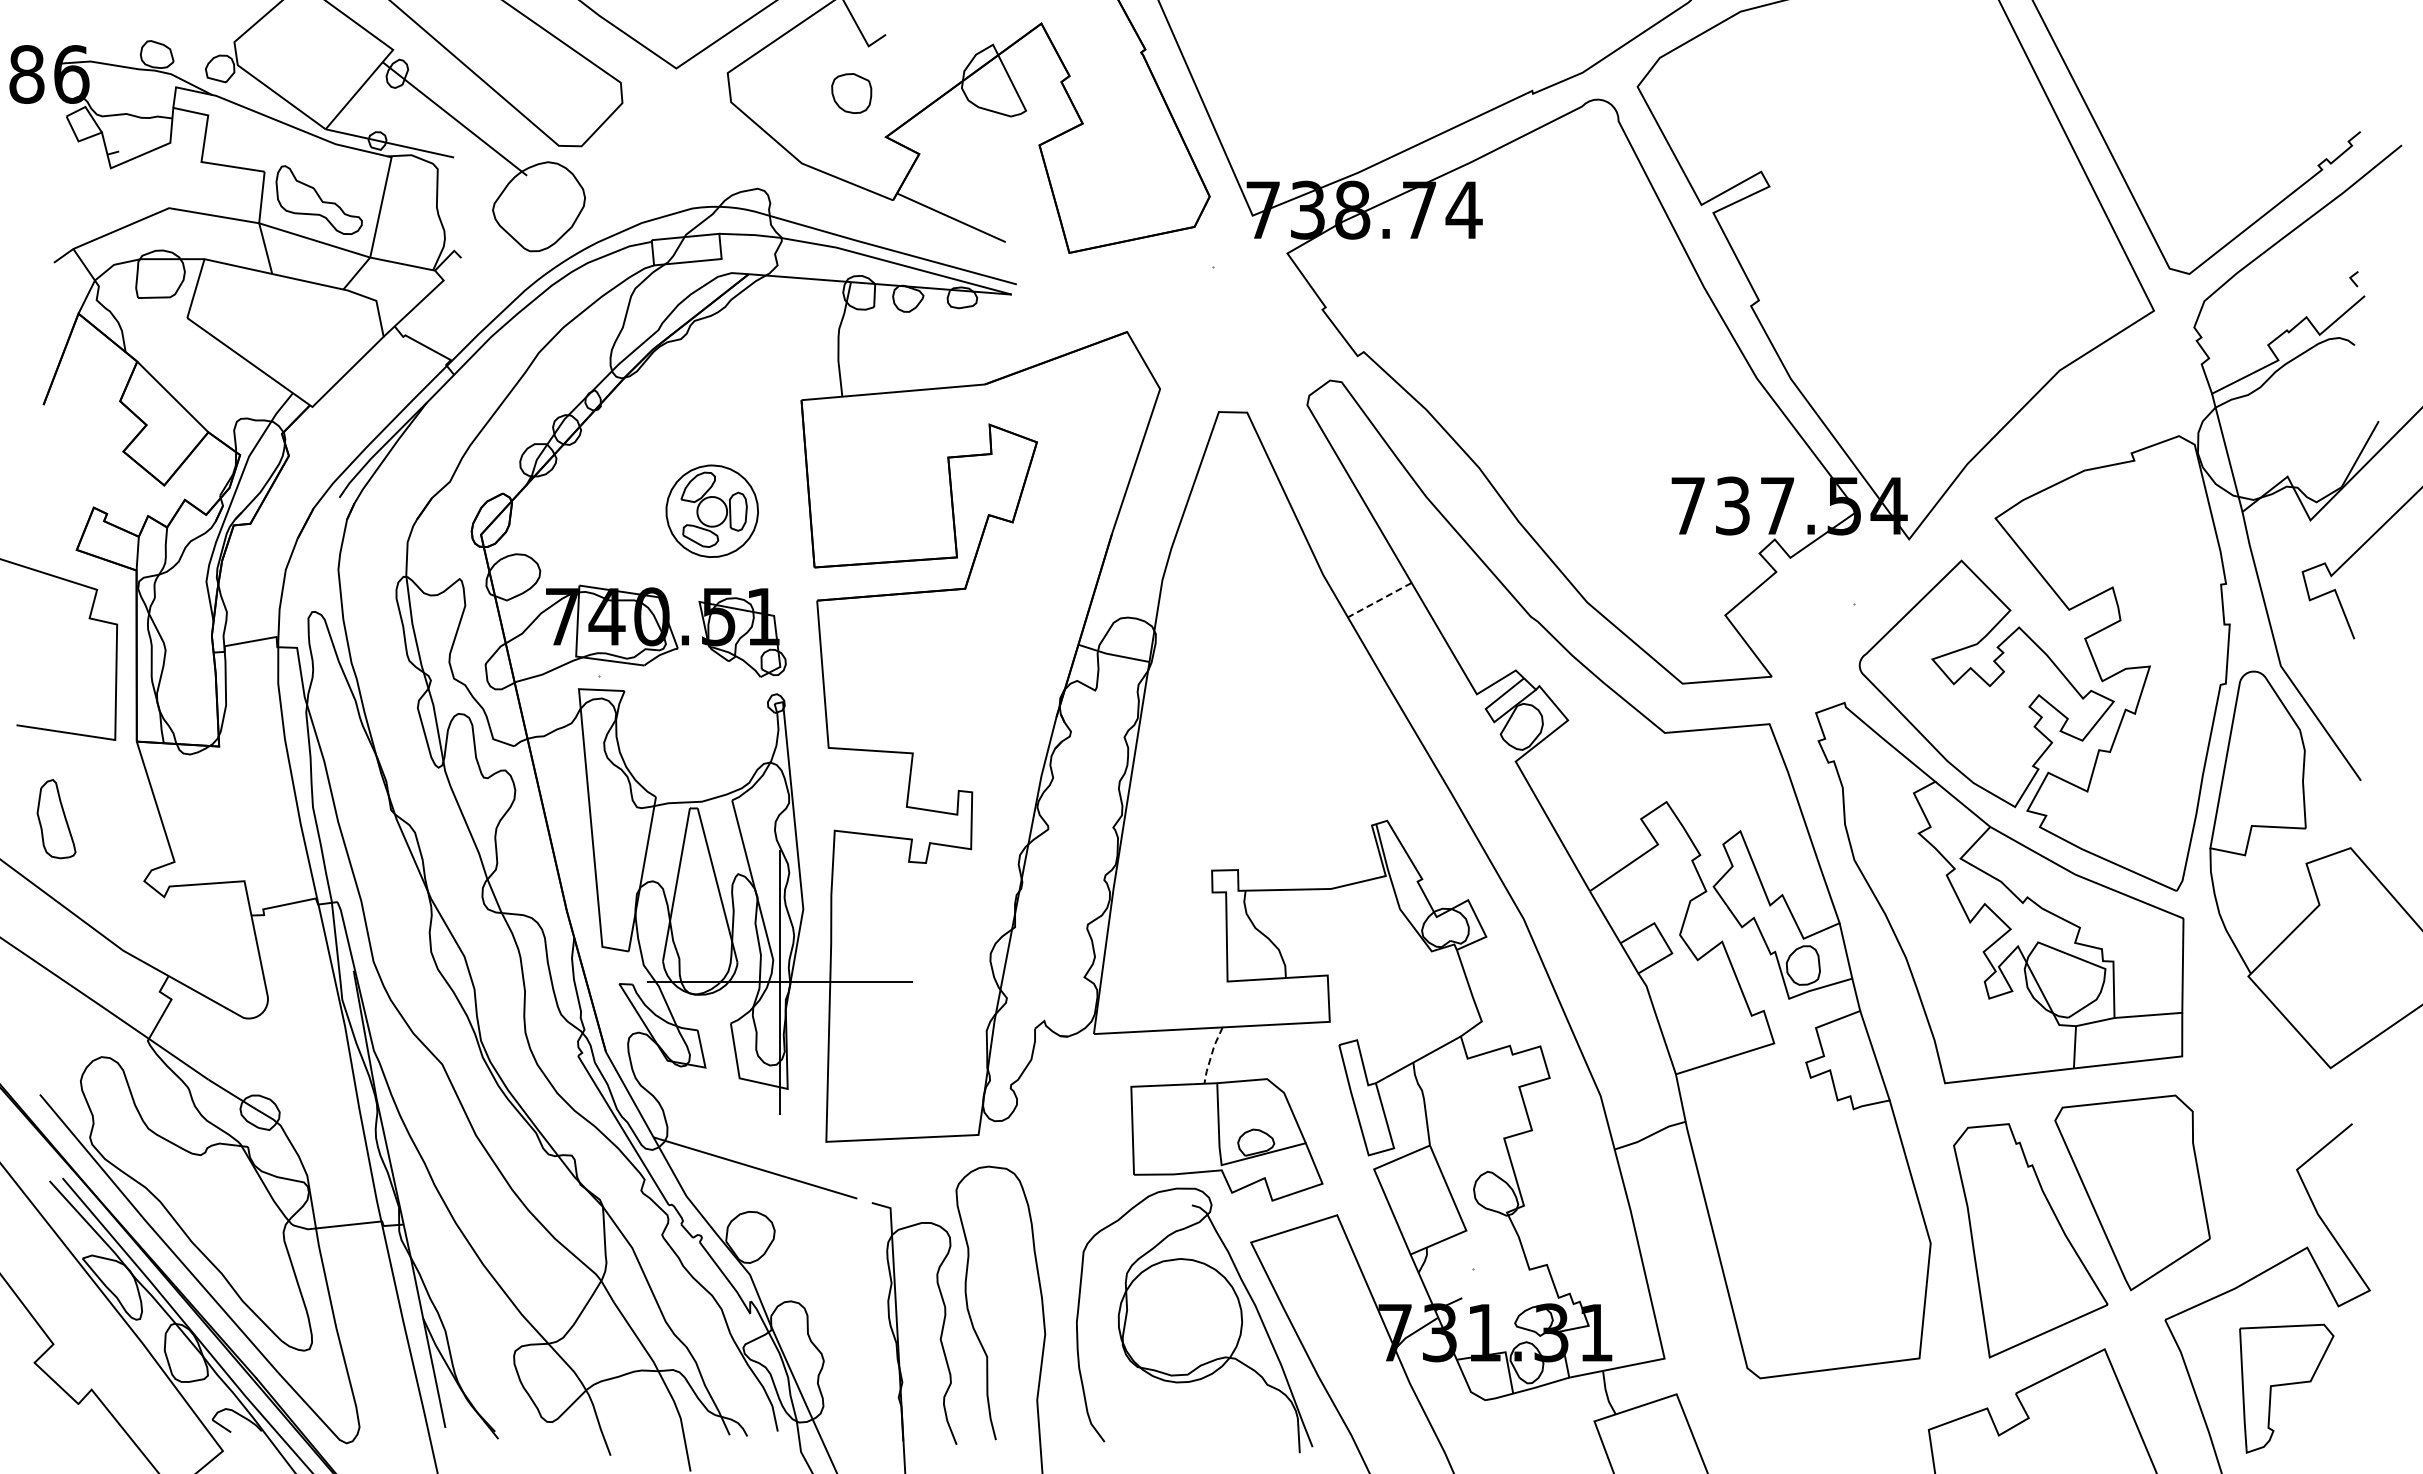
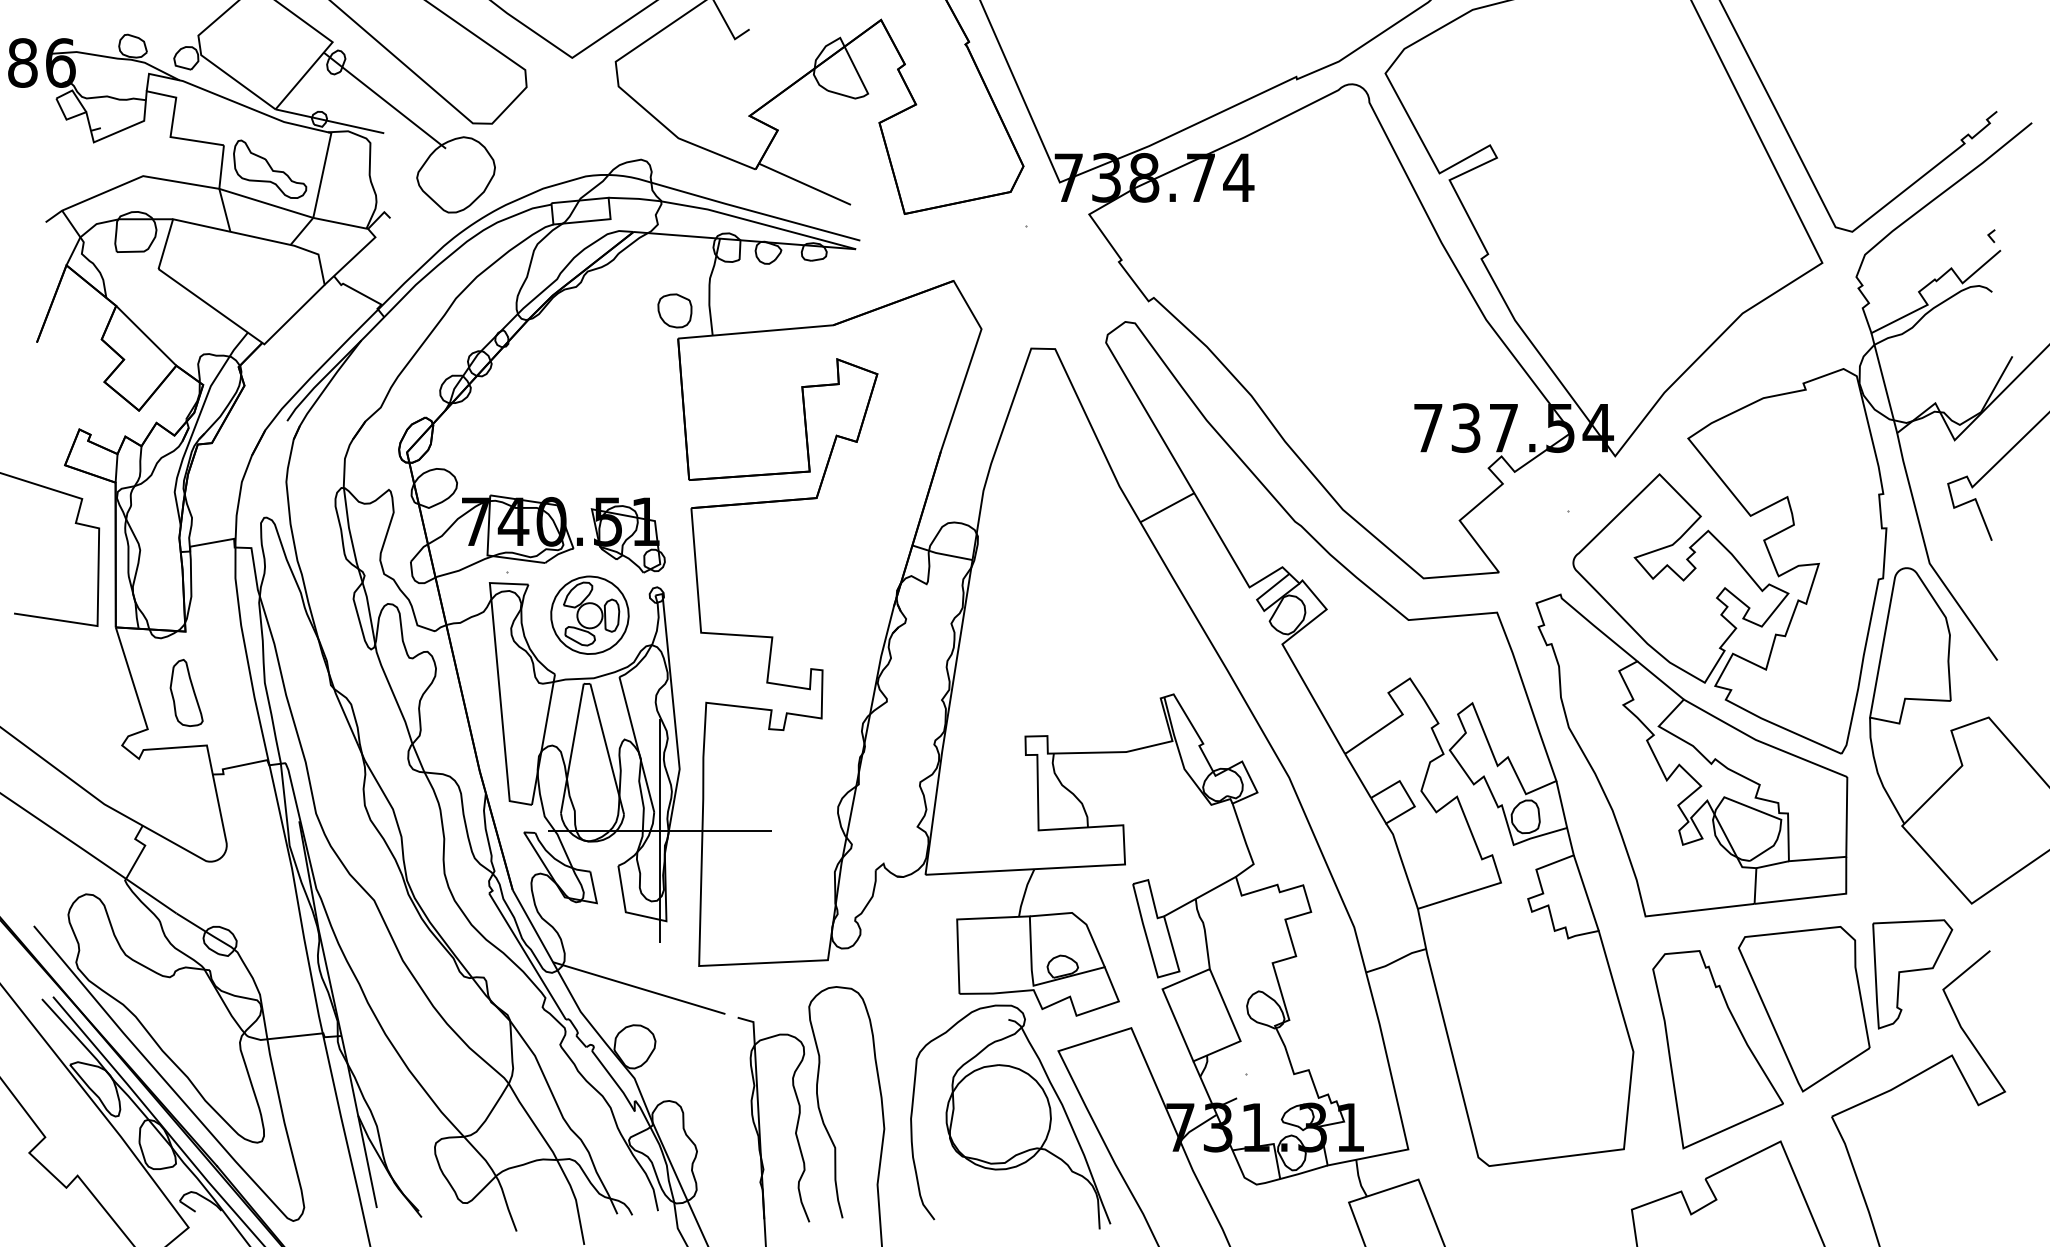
part: (851, 93) -> (674, 310), moved
part: (711, 510) -> (589, 614), moved
line: (1379, 600) -> (1167, 508), dashed -> solid
part: (56, 819) -> (186, 693), moved
line: (1211, 1055) -> (1025, 892), dashed -> solid
part: (2286, 1388) -> (1912, 974), moved

